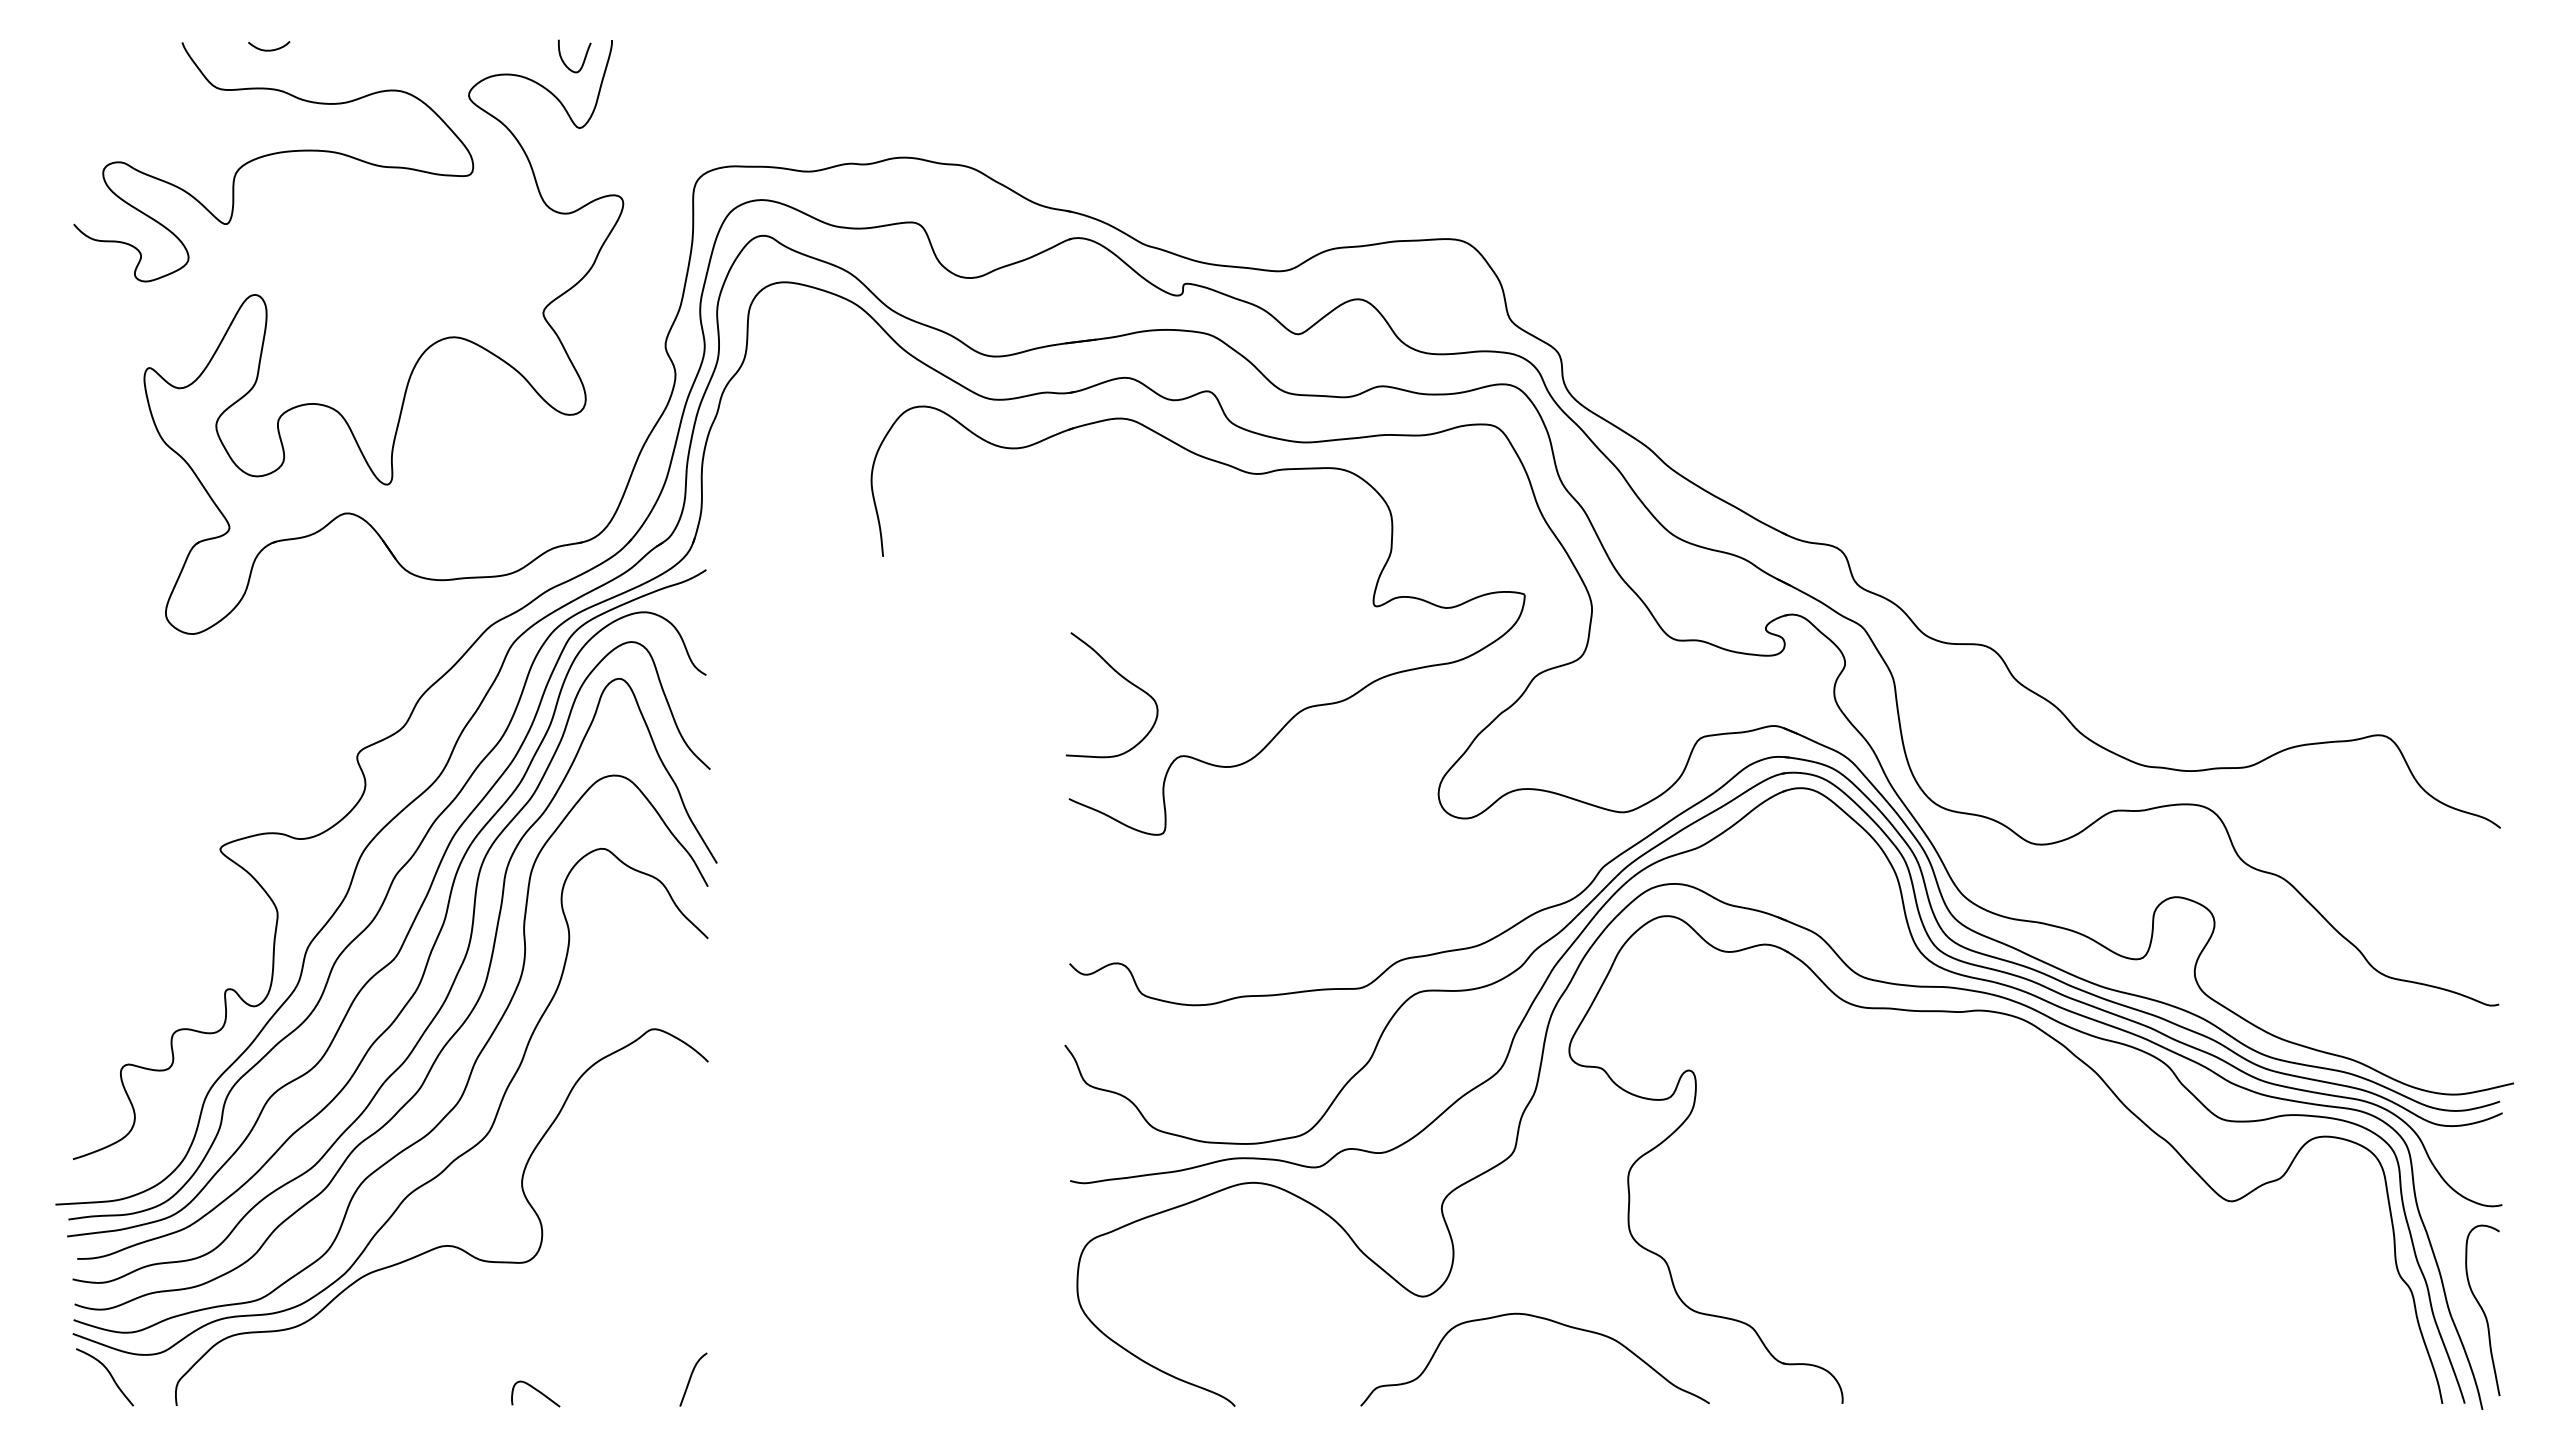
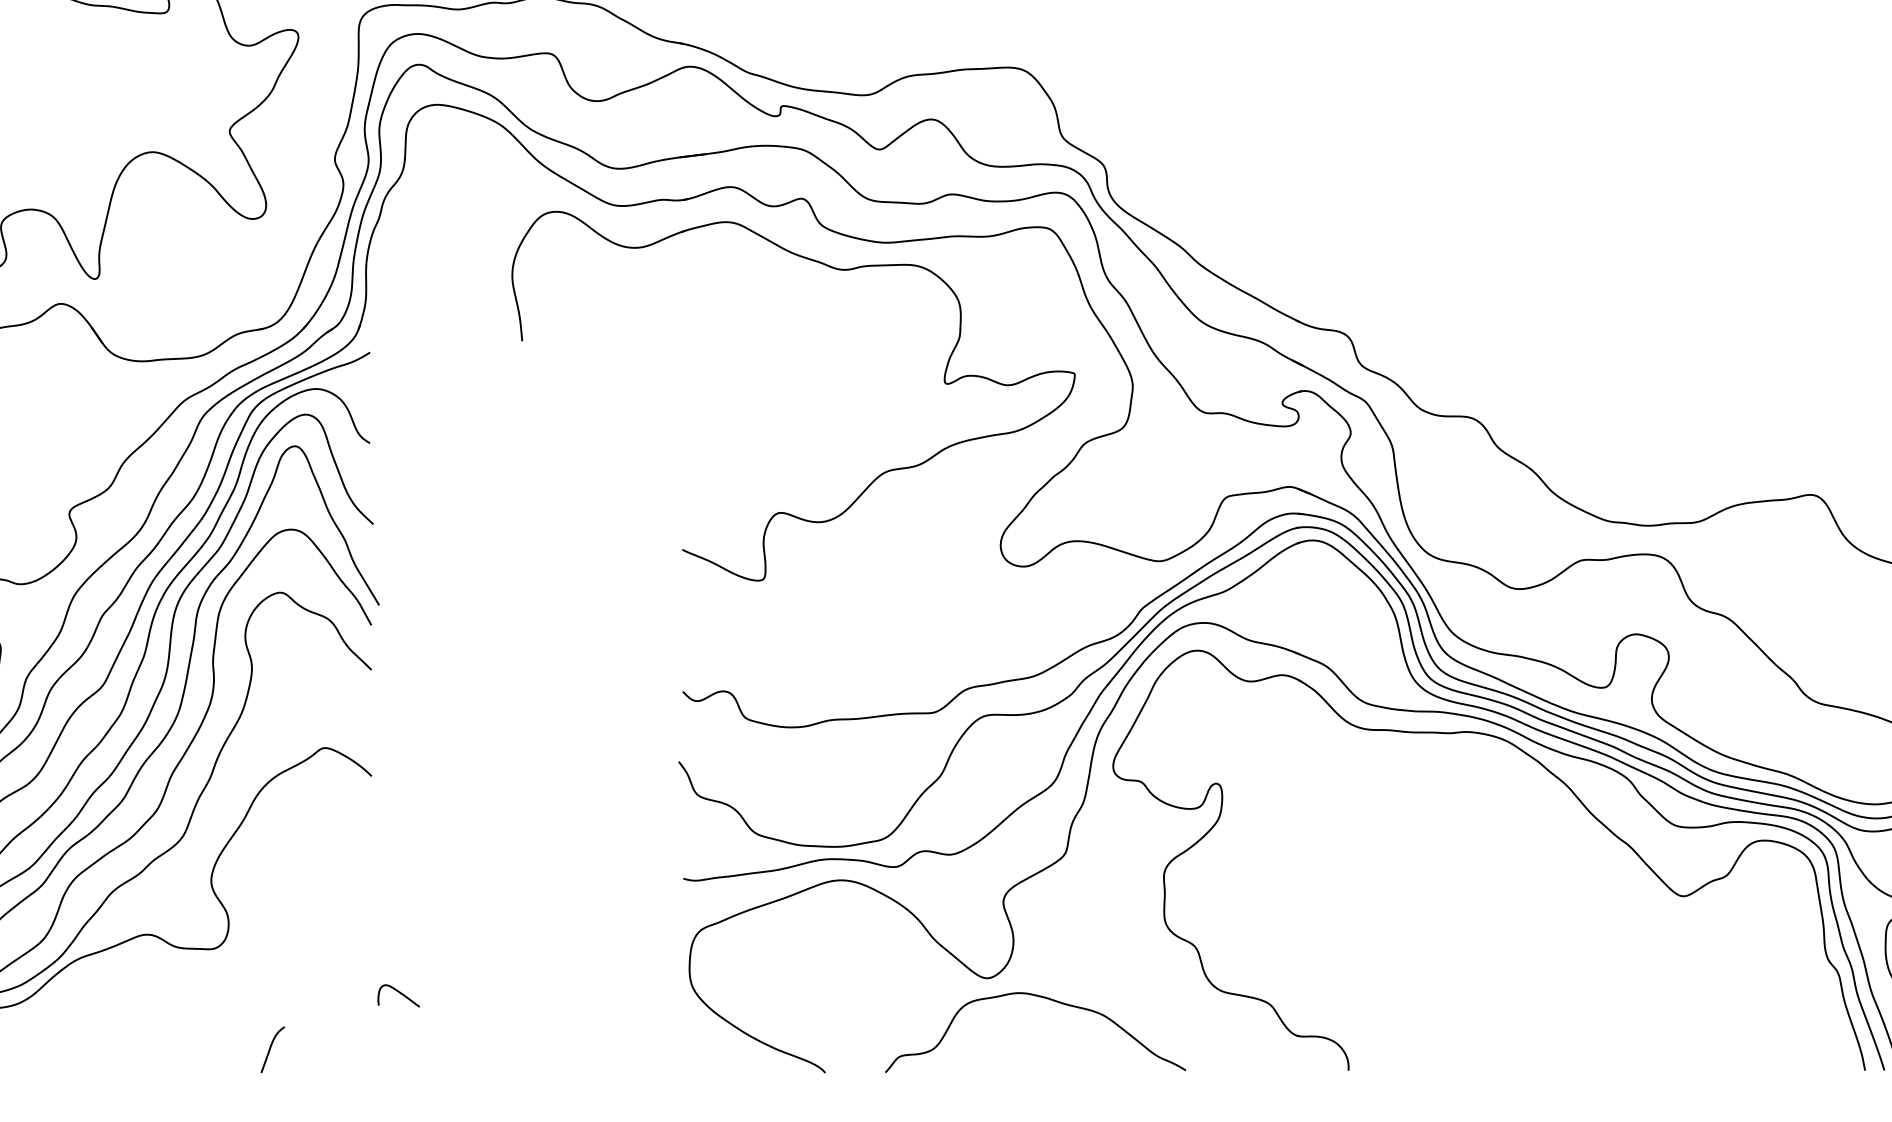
curve: (1125, 680) -> (731, 447), removed
curve: (1543, 1319) -> (1042, 998), moved
curve: (691, 1378) -> (271, 1048), moved
curve: (537, 1391) -> (400, 993), moved

